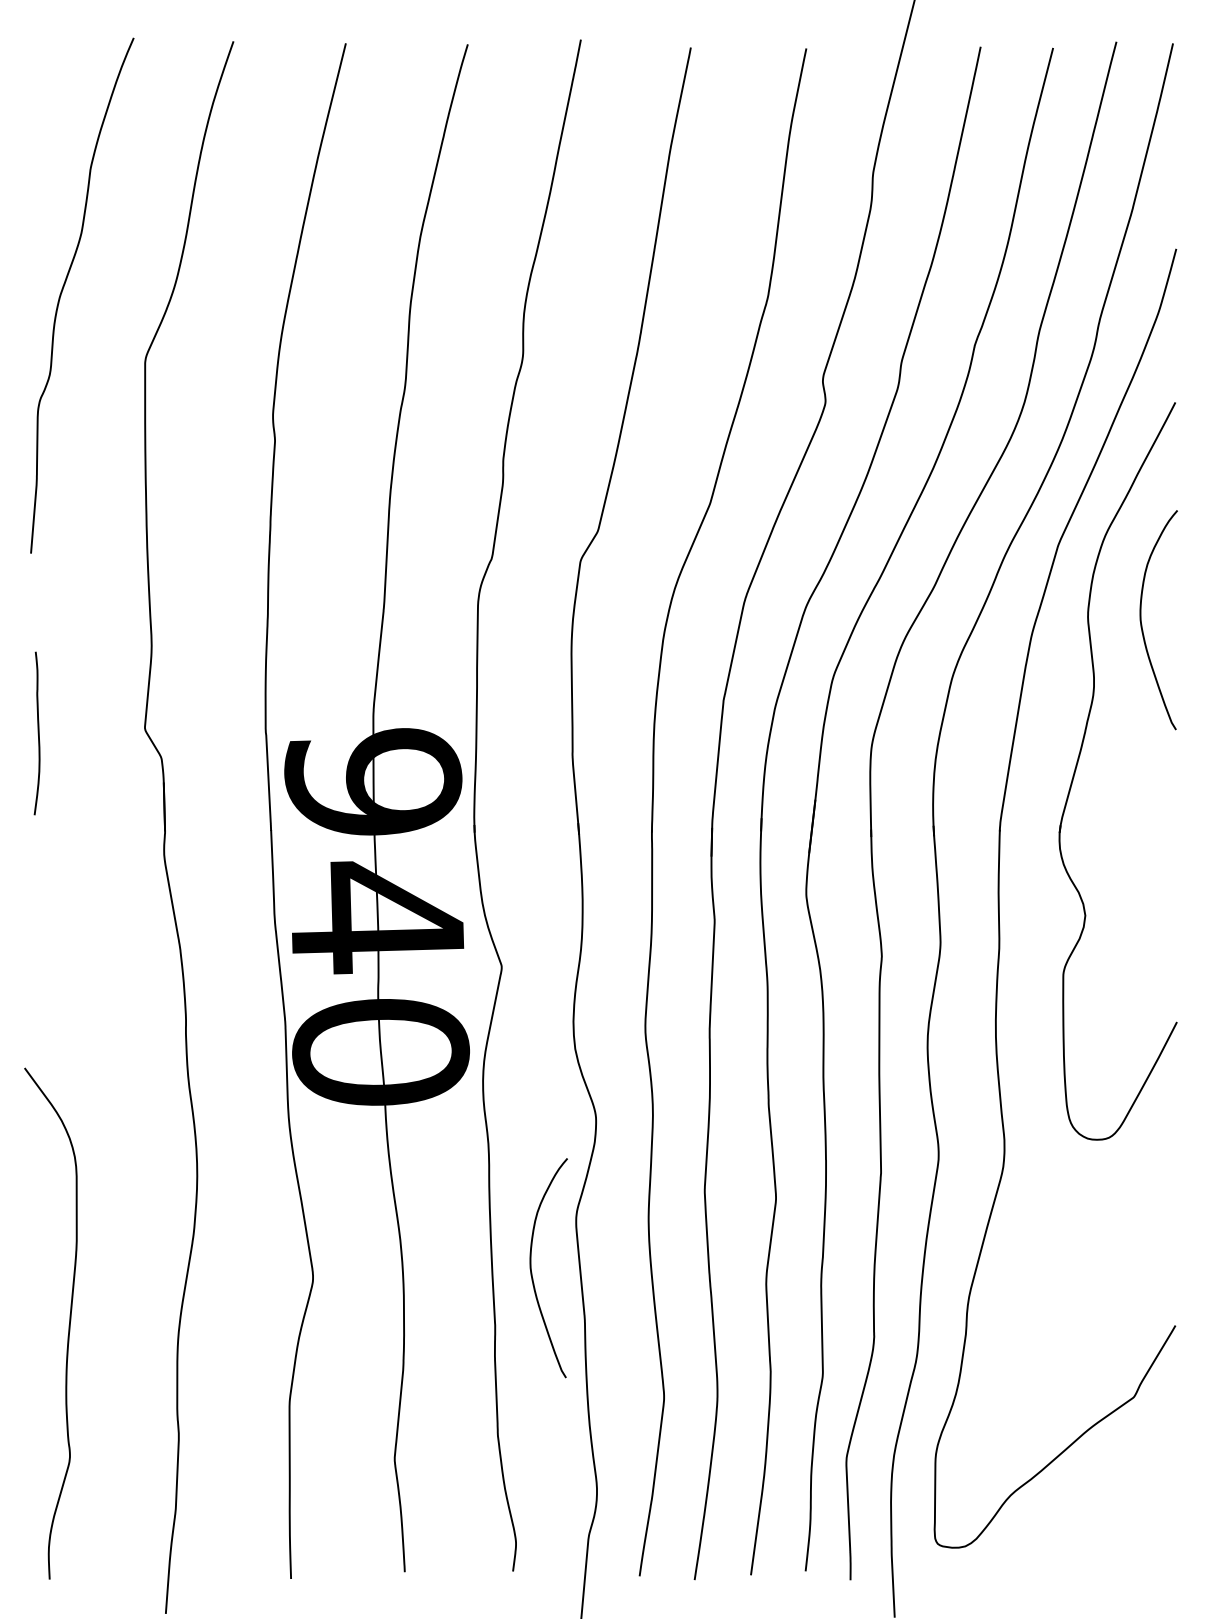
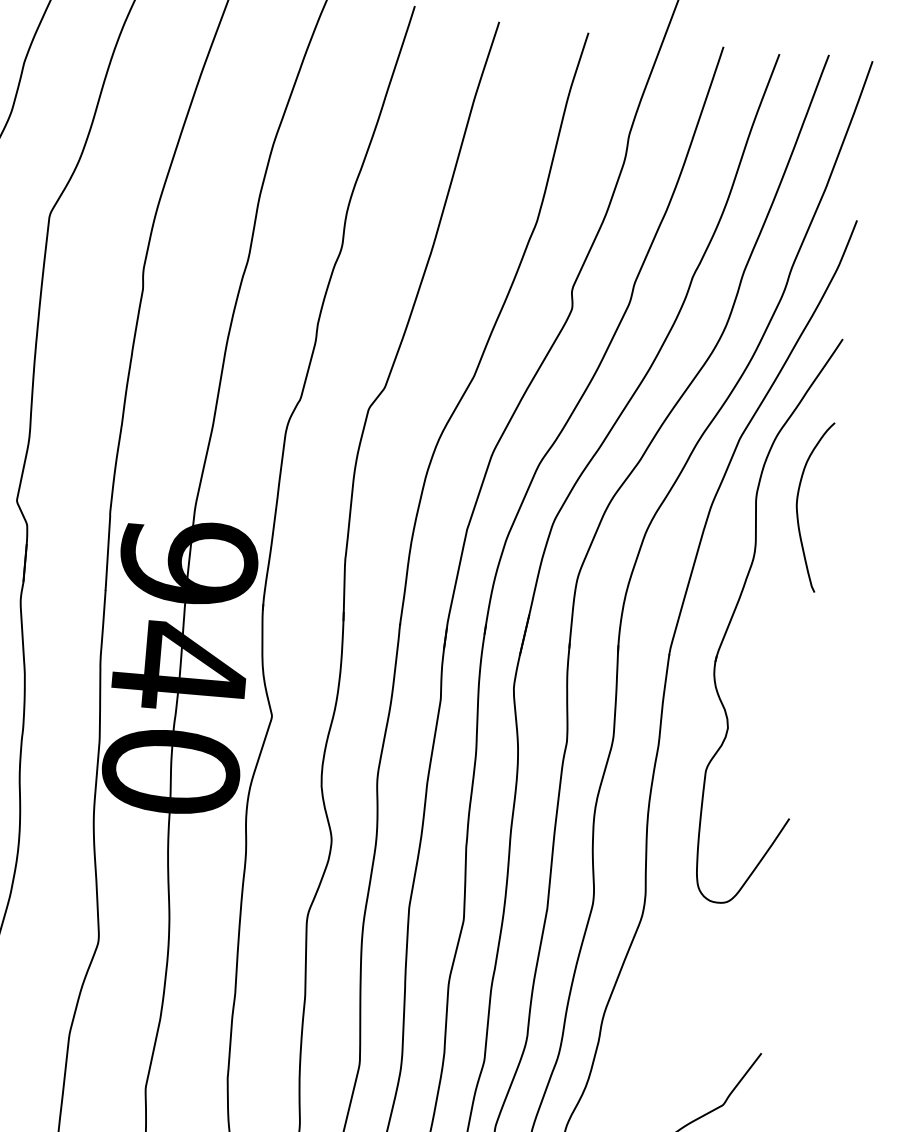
curve: (532, 1272) -> (268, 955), removed

